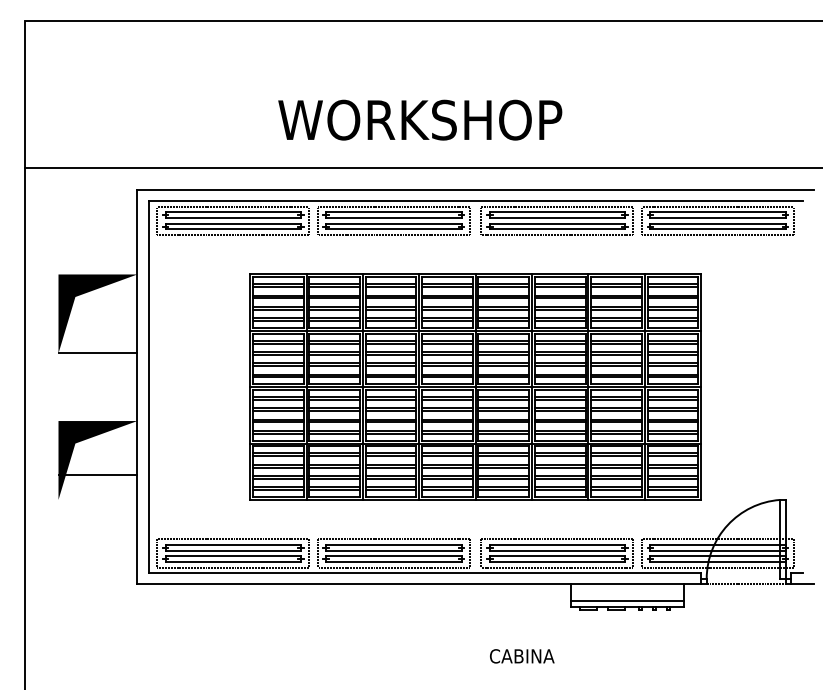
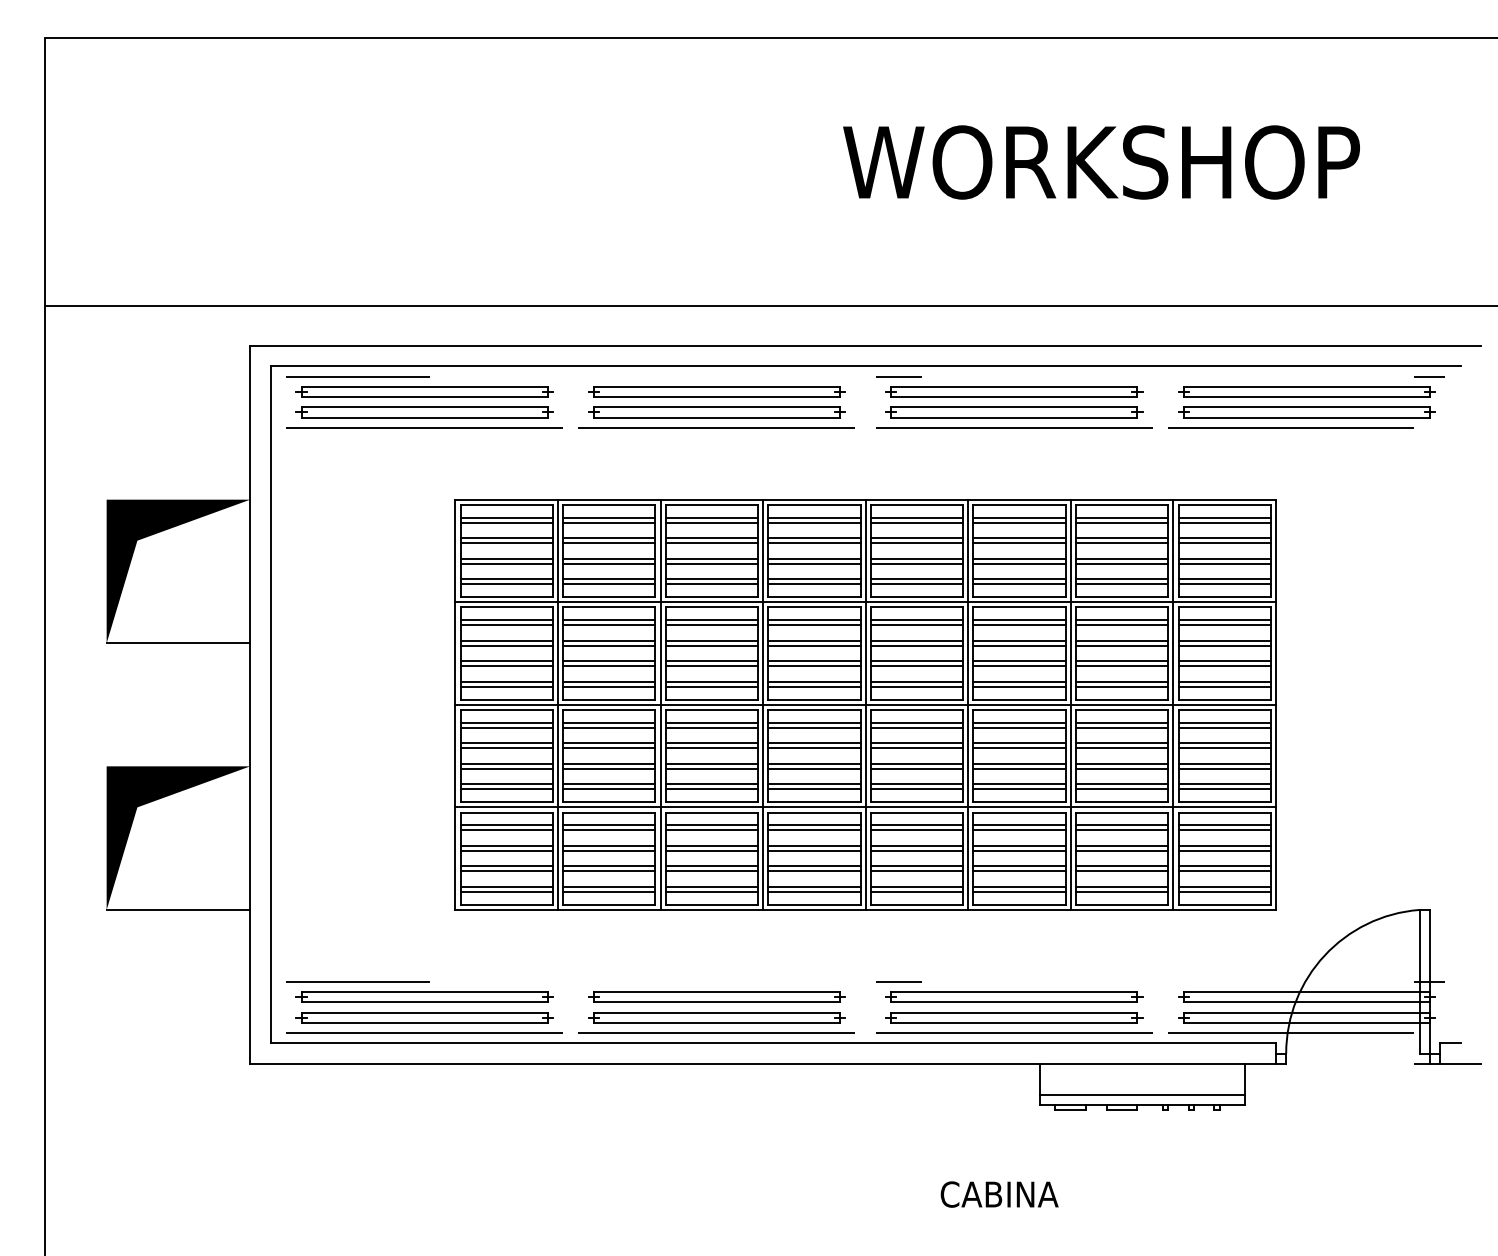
text: (420, 119) -> (1102, 161), moved
line: (97, 474) -> (177, 909), moved
text: (522, 656) -> (1000, 1194), moved

